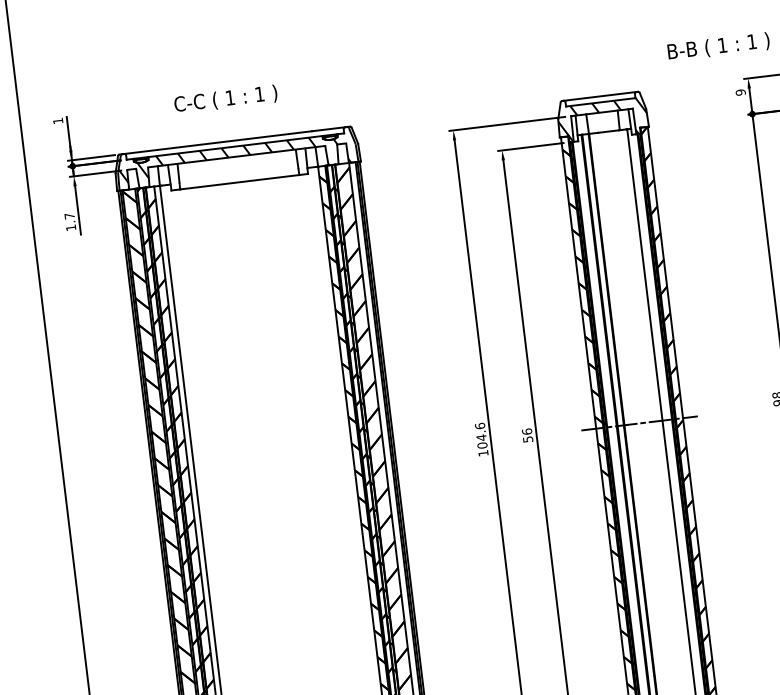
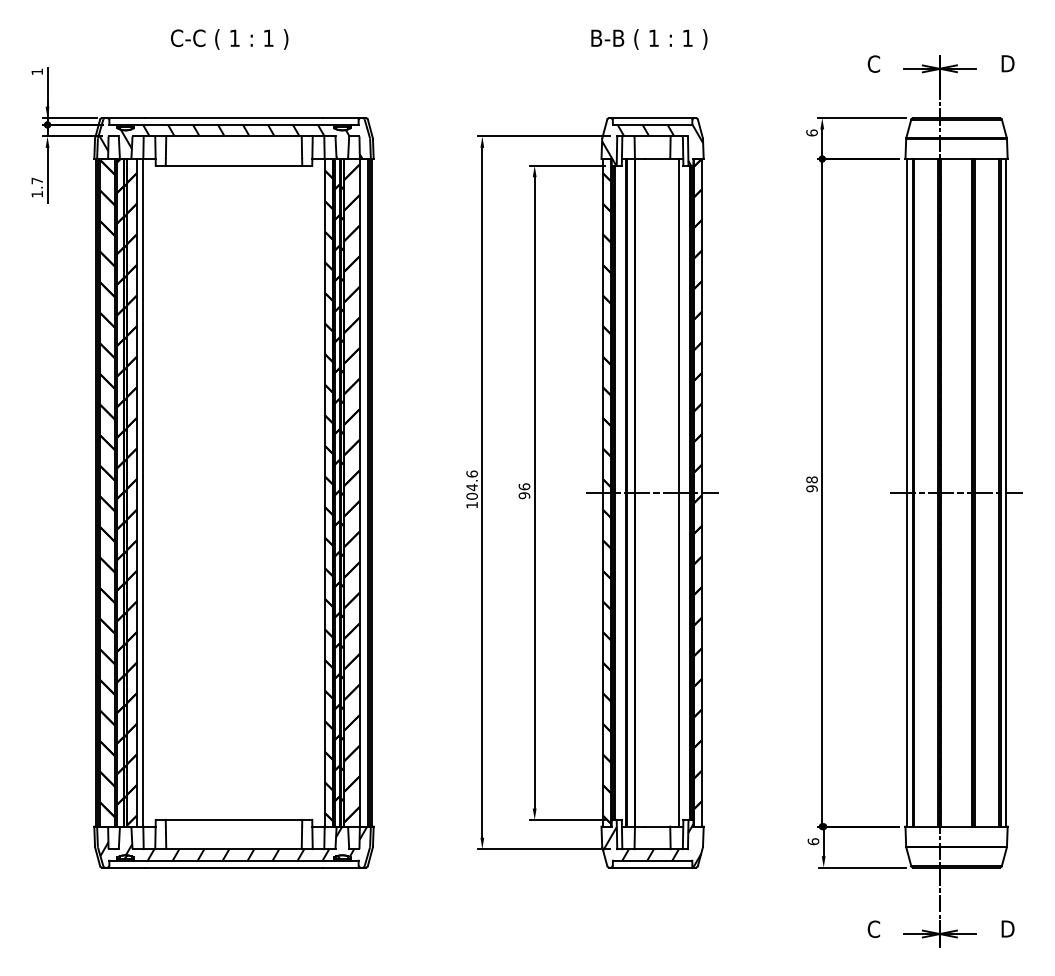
text: (718, 46) -> (649, 39), moved
text: (740, 92) -> (811, 132), 9 -> 6
text: (225, 99) -> (229, 39), moved
text: (527, 439) -> (523, 495), 56 -> 96

